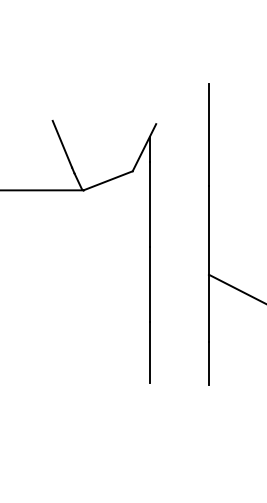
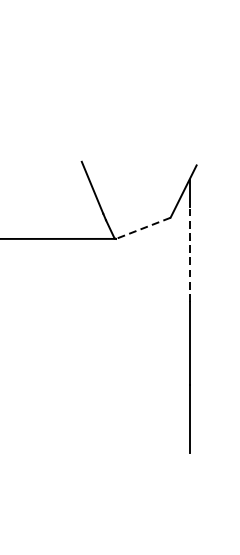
line: (107, 181) -> (142, 229), solid -> dashed
line: (149, 204) -> (189, 254), solid -> dashed

